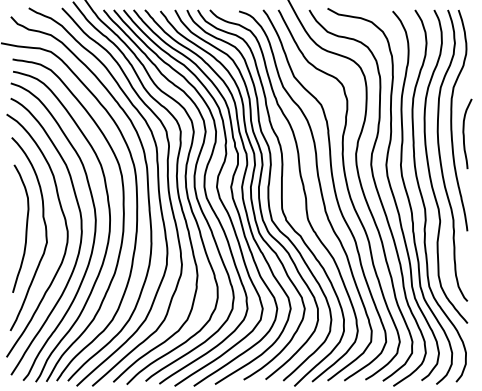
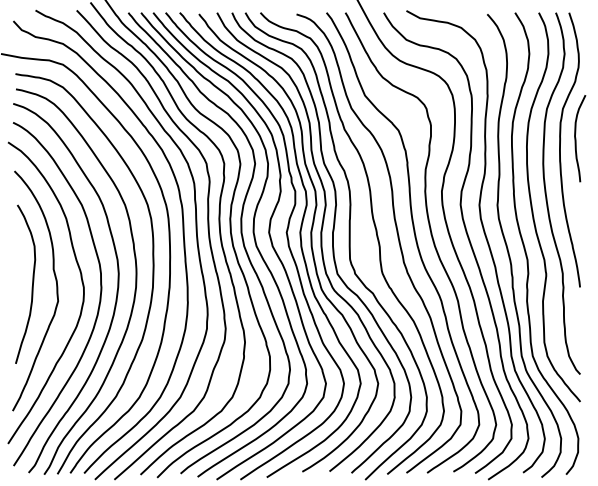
curve: (464, 133) -> (576, 138), moved

